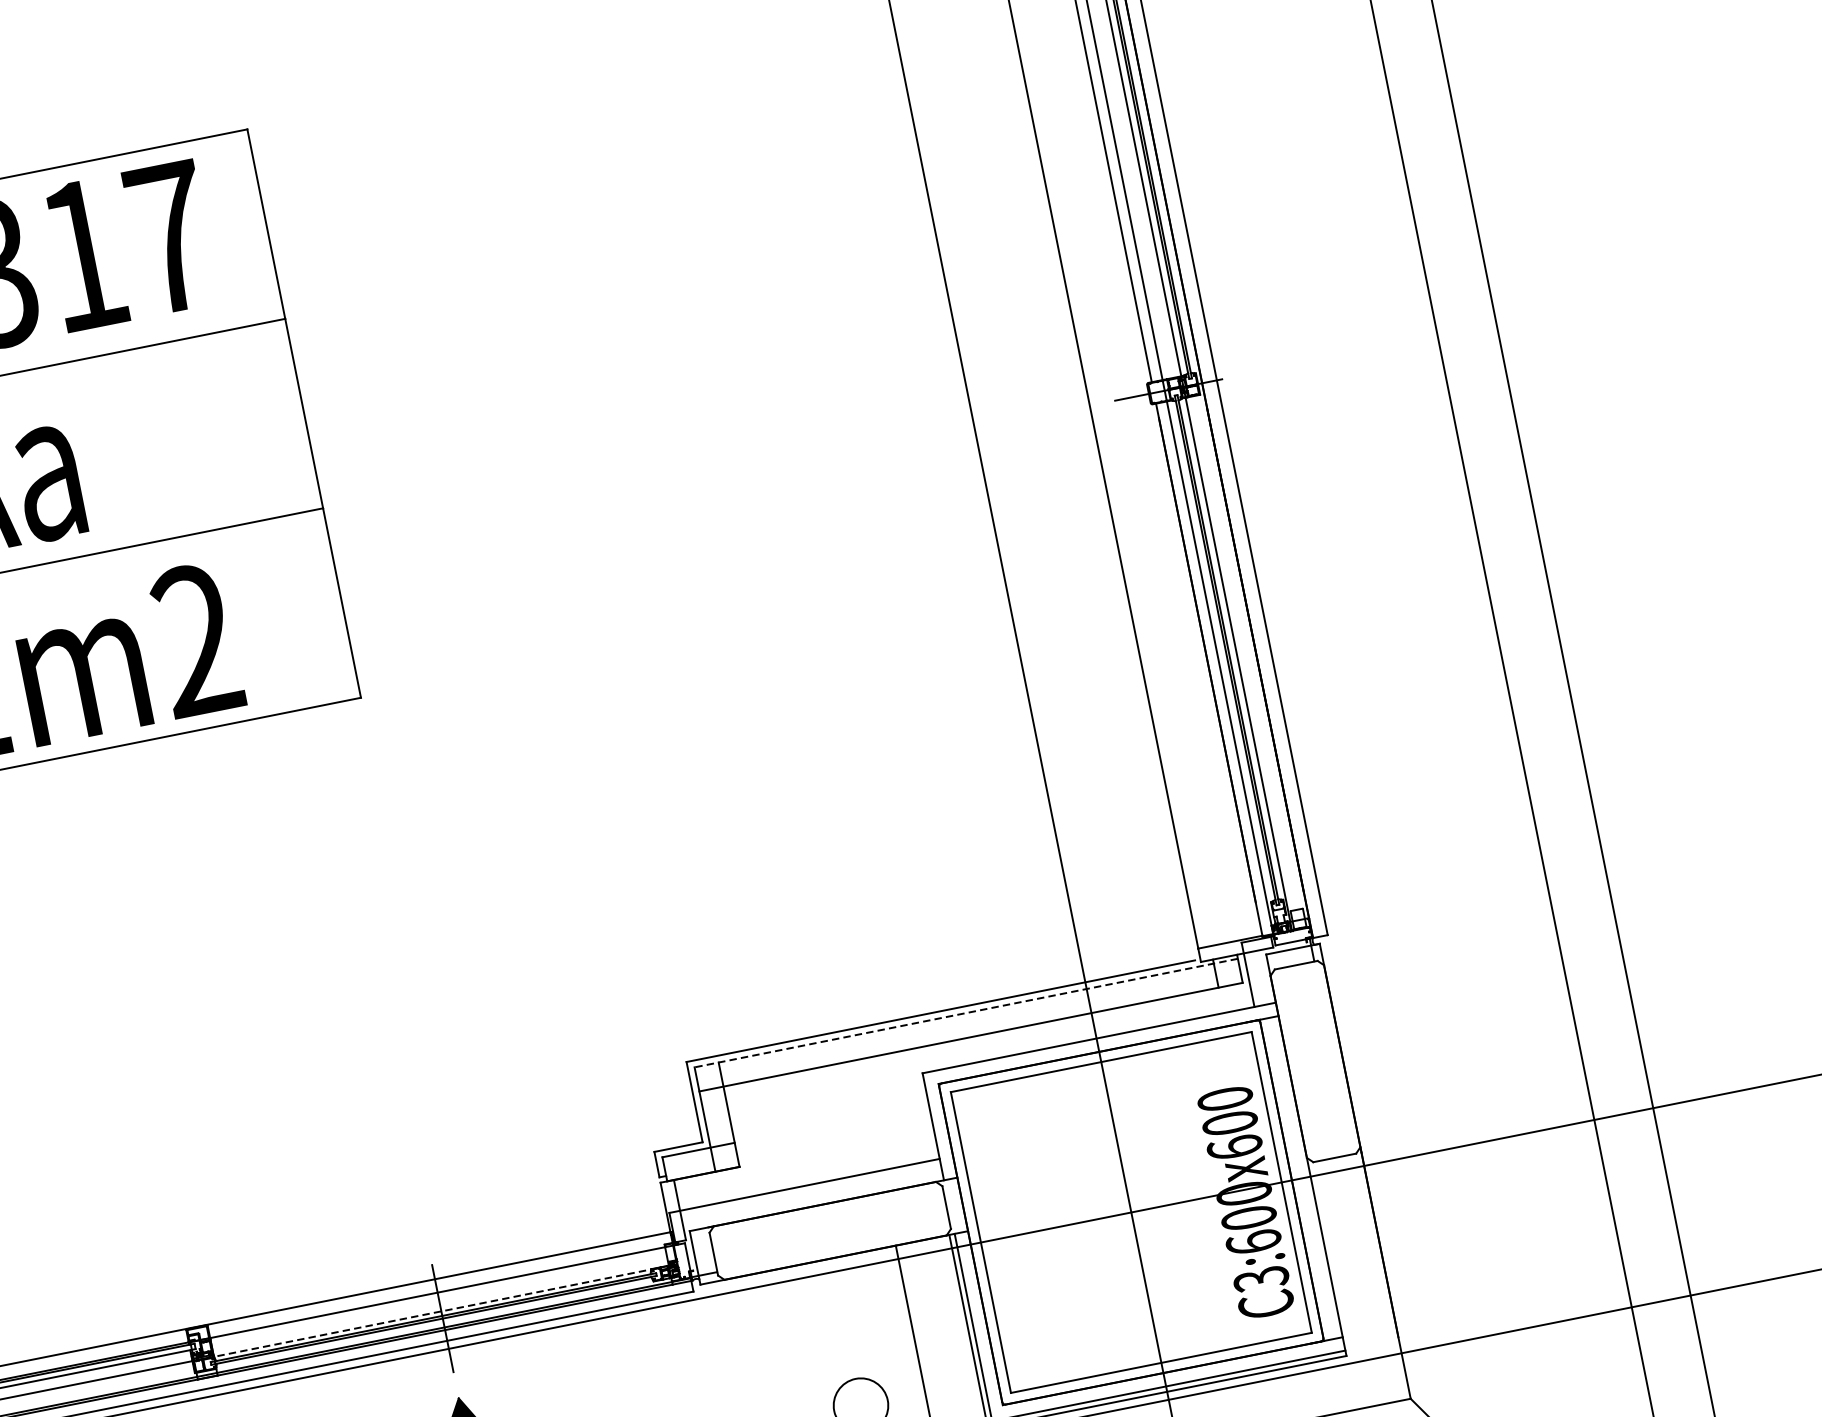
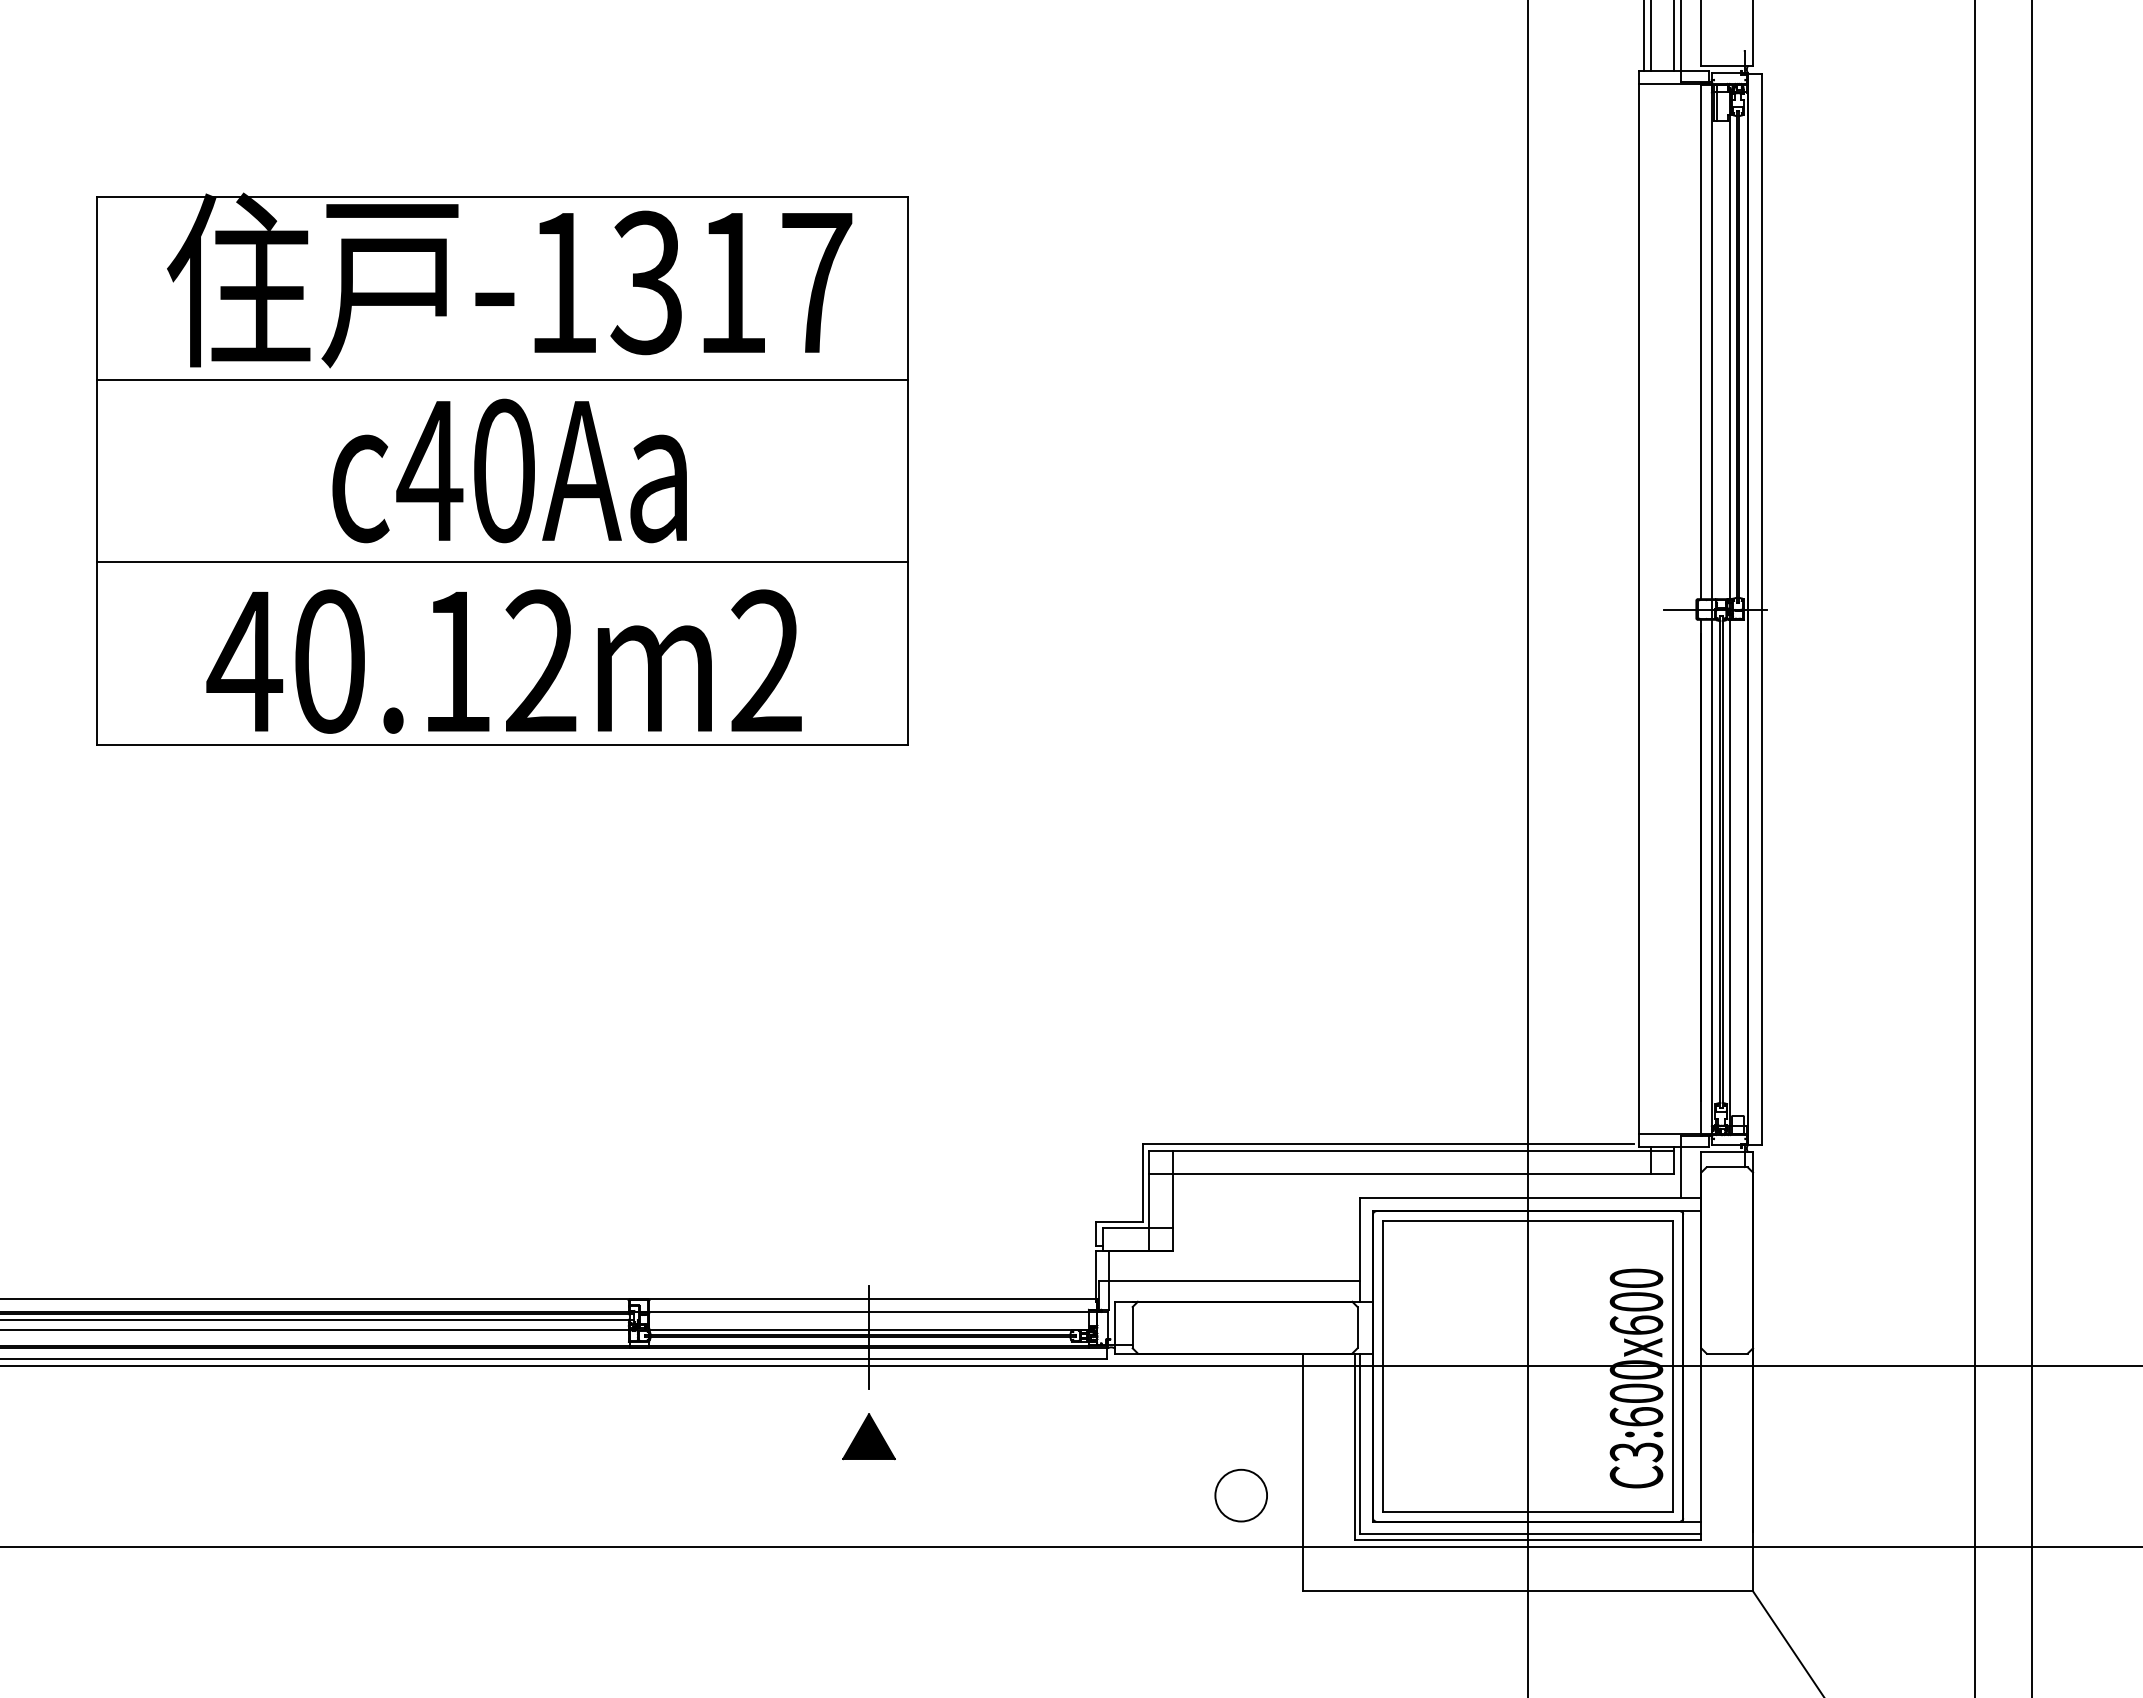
line: (965, 1013) -> (1411, 1150), dashed -> solid
line: (441, 1311) -> (869, 1330), dashed -> solid

